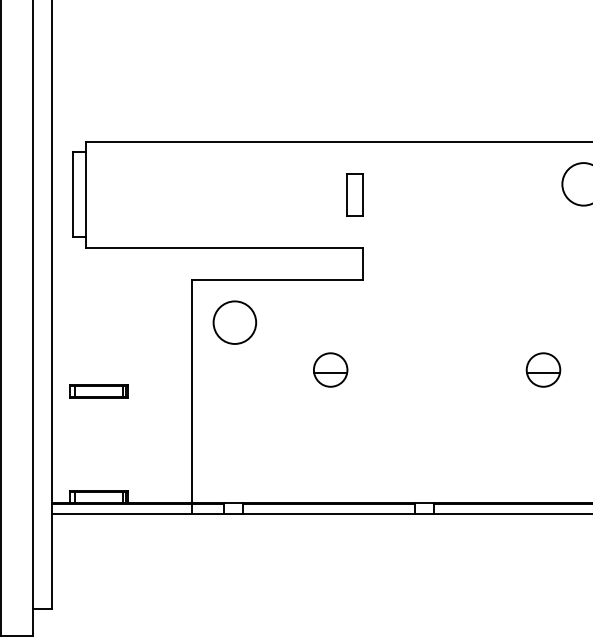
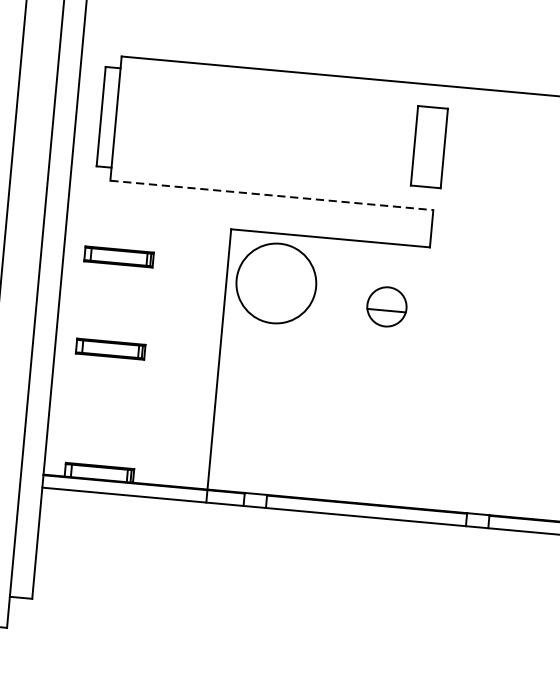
part: (354, 194) -> (429, 146), size x1.6
line: (224, 248) -> (272, 195), solid -> dashed
part: (98, 312) -> (118, 257), added
circle: (234, 322) -> (275, 283), size x1.6
part: (330, 369) -> (386, 306), moved

